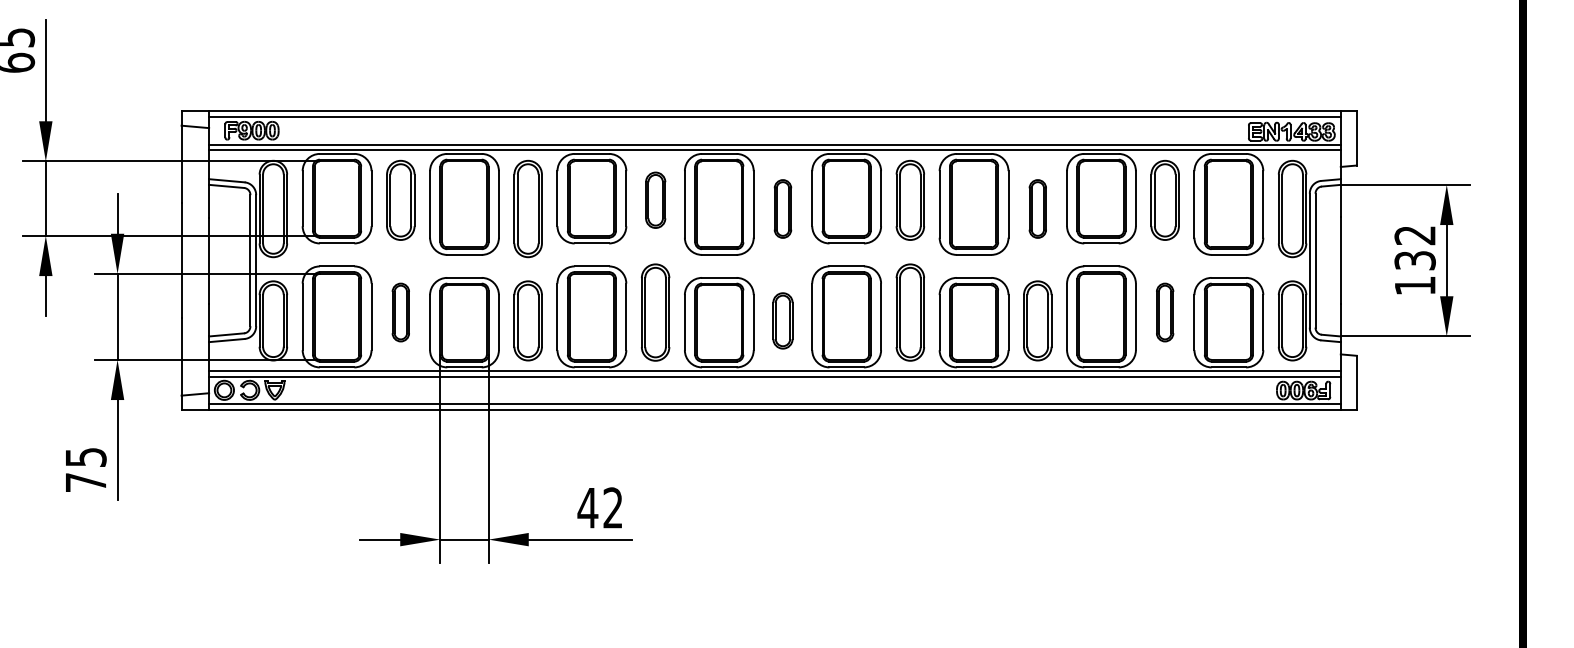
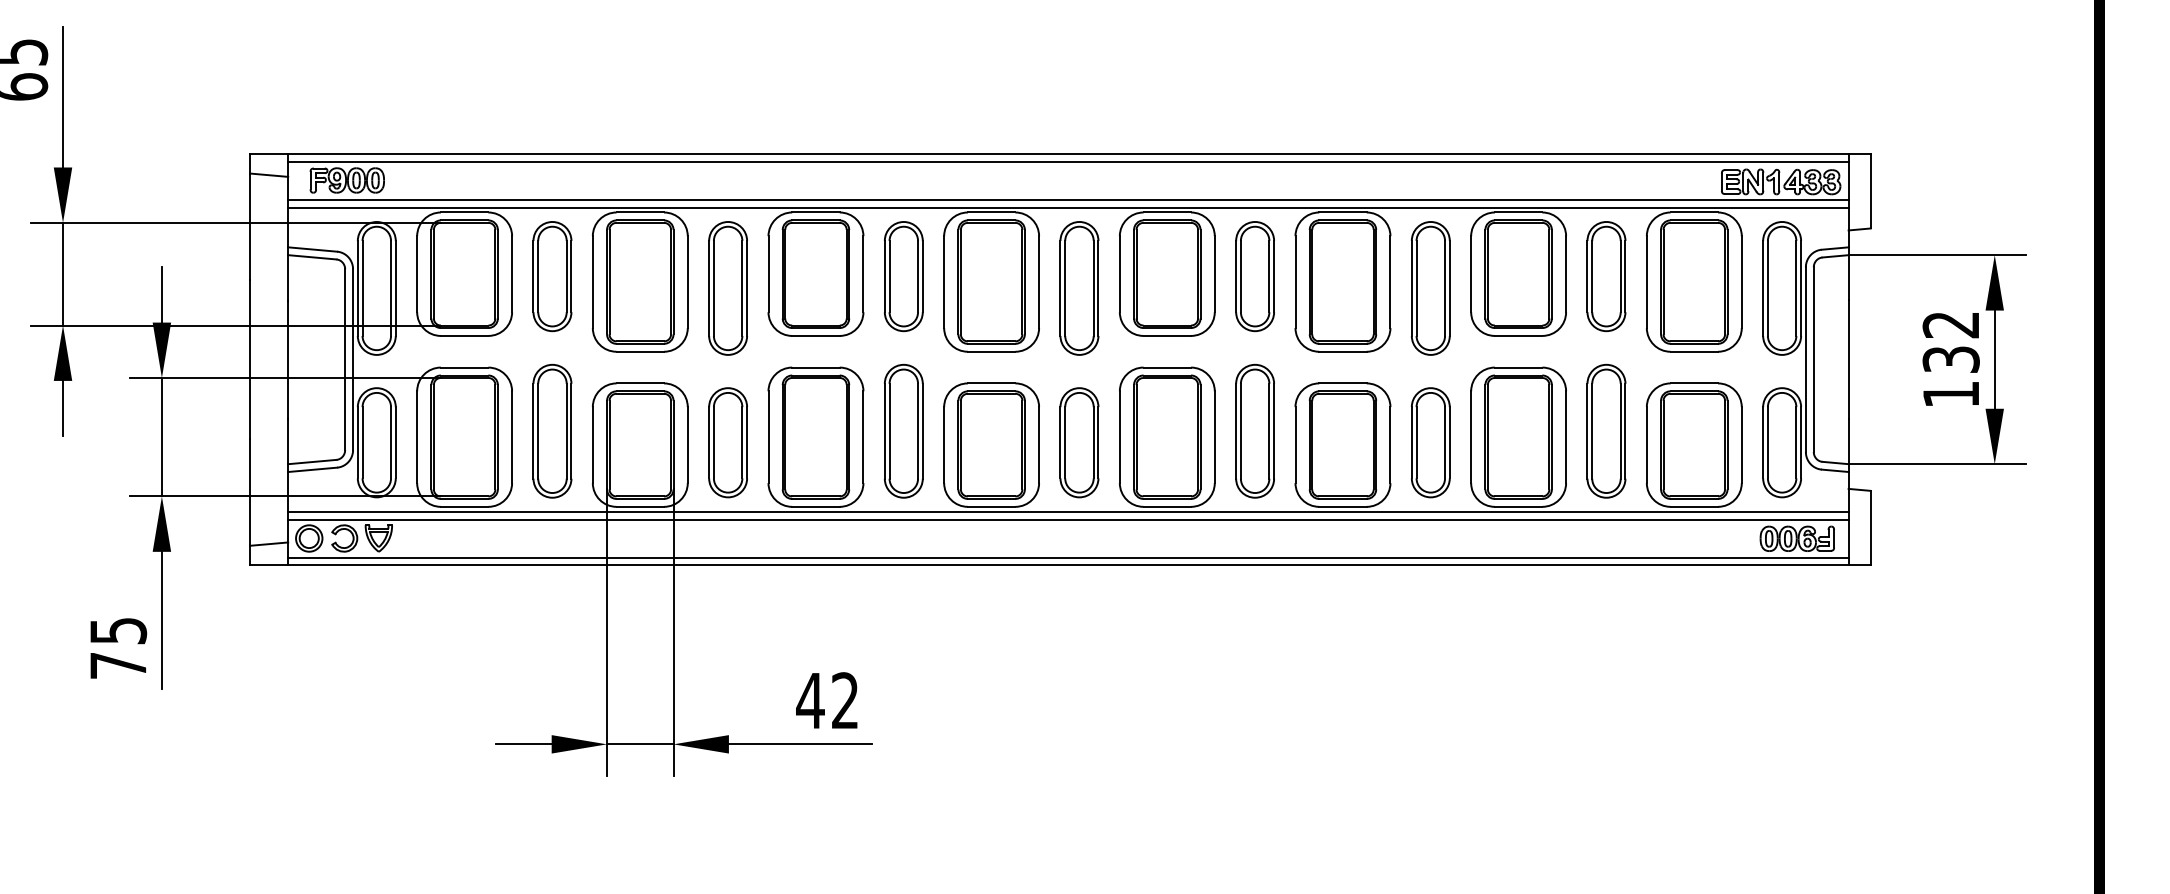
part: (655, 199) -> (903, 275), size x1.43
part: (782, 208) -> (1078, 287), size x1.67
part: (1037, 208) -> (1430, 287), size x1.67
part: (400, 312) -> (552, 431), size x1.67
part: (1164, 312) -> (1605, 431), size x1.67
part: (782, 320) -> (1078, 442), size x1.43

